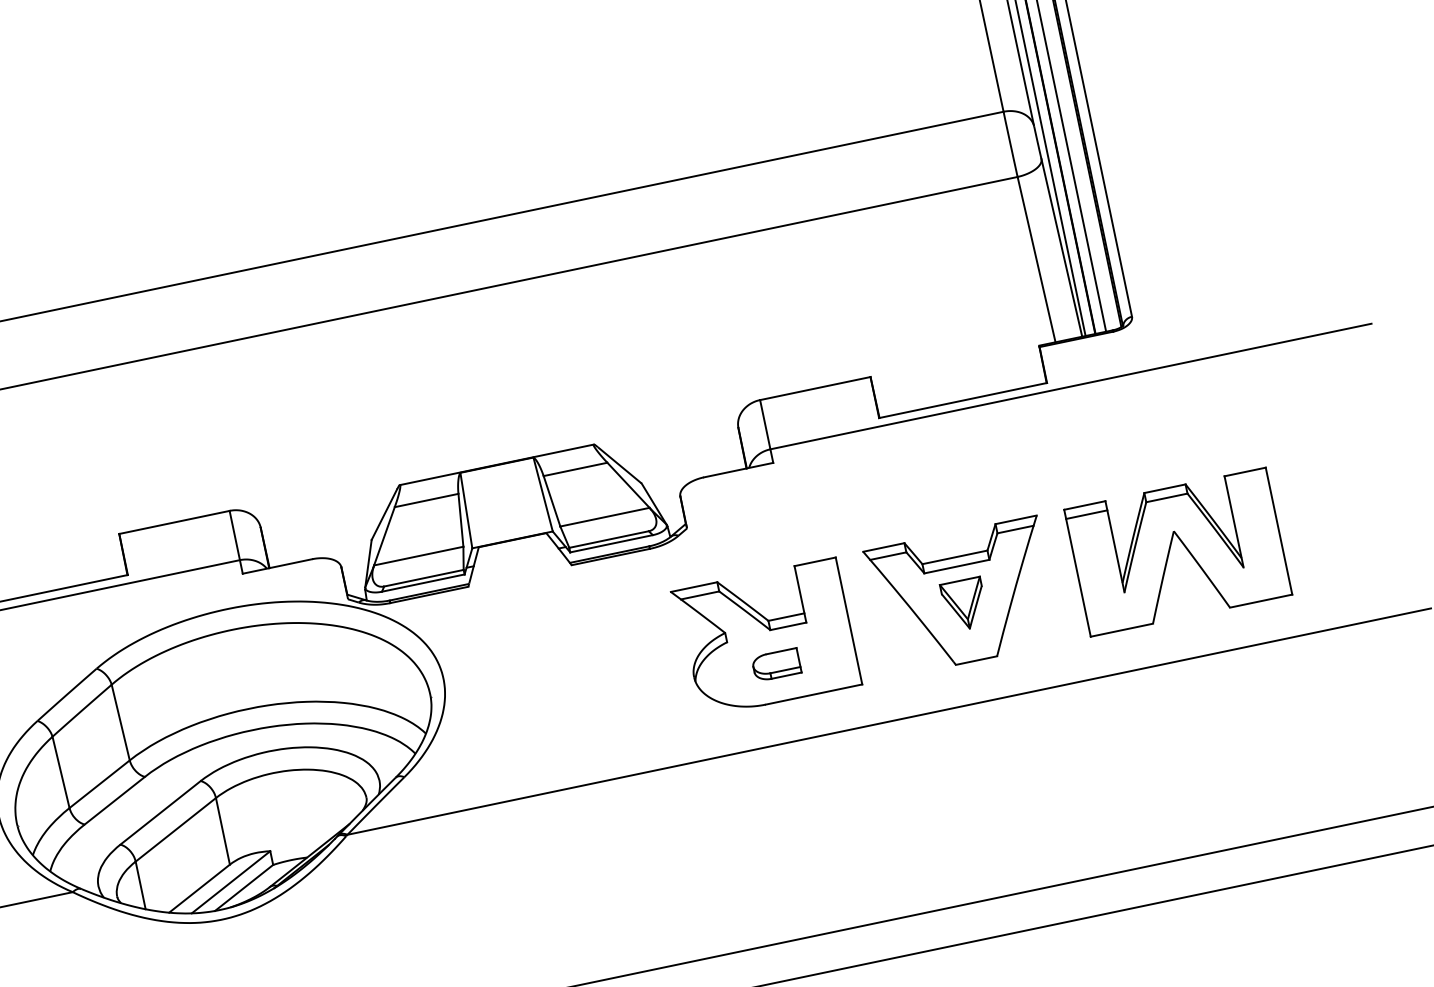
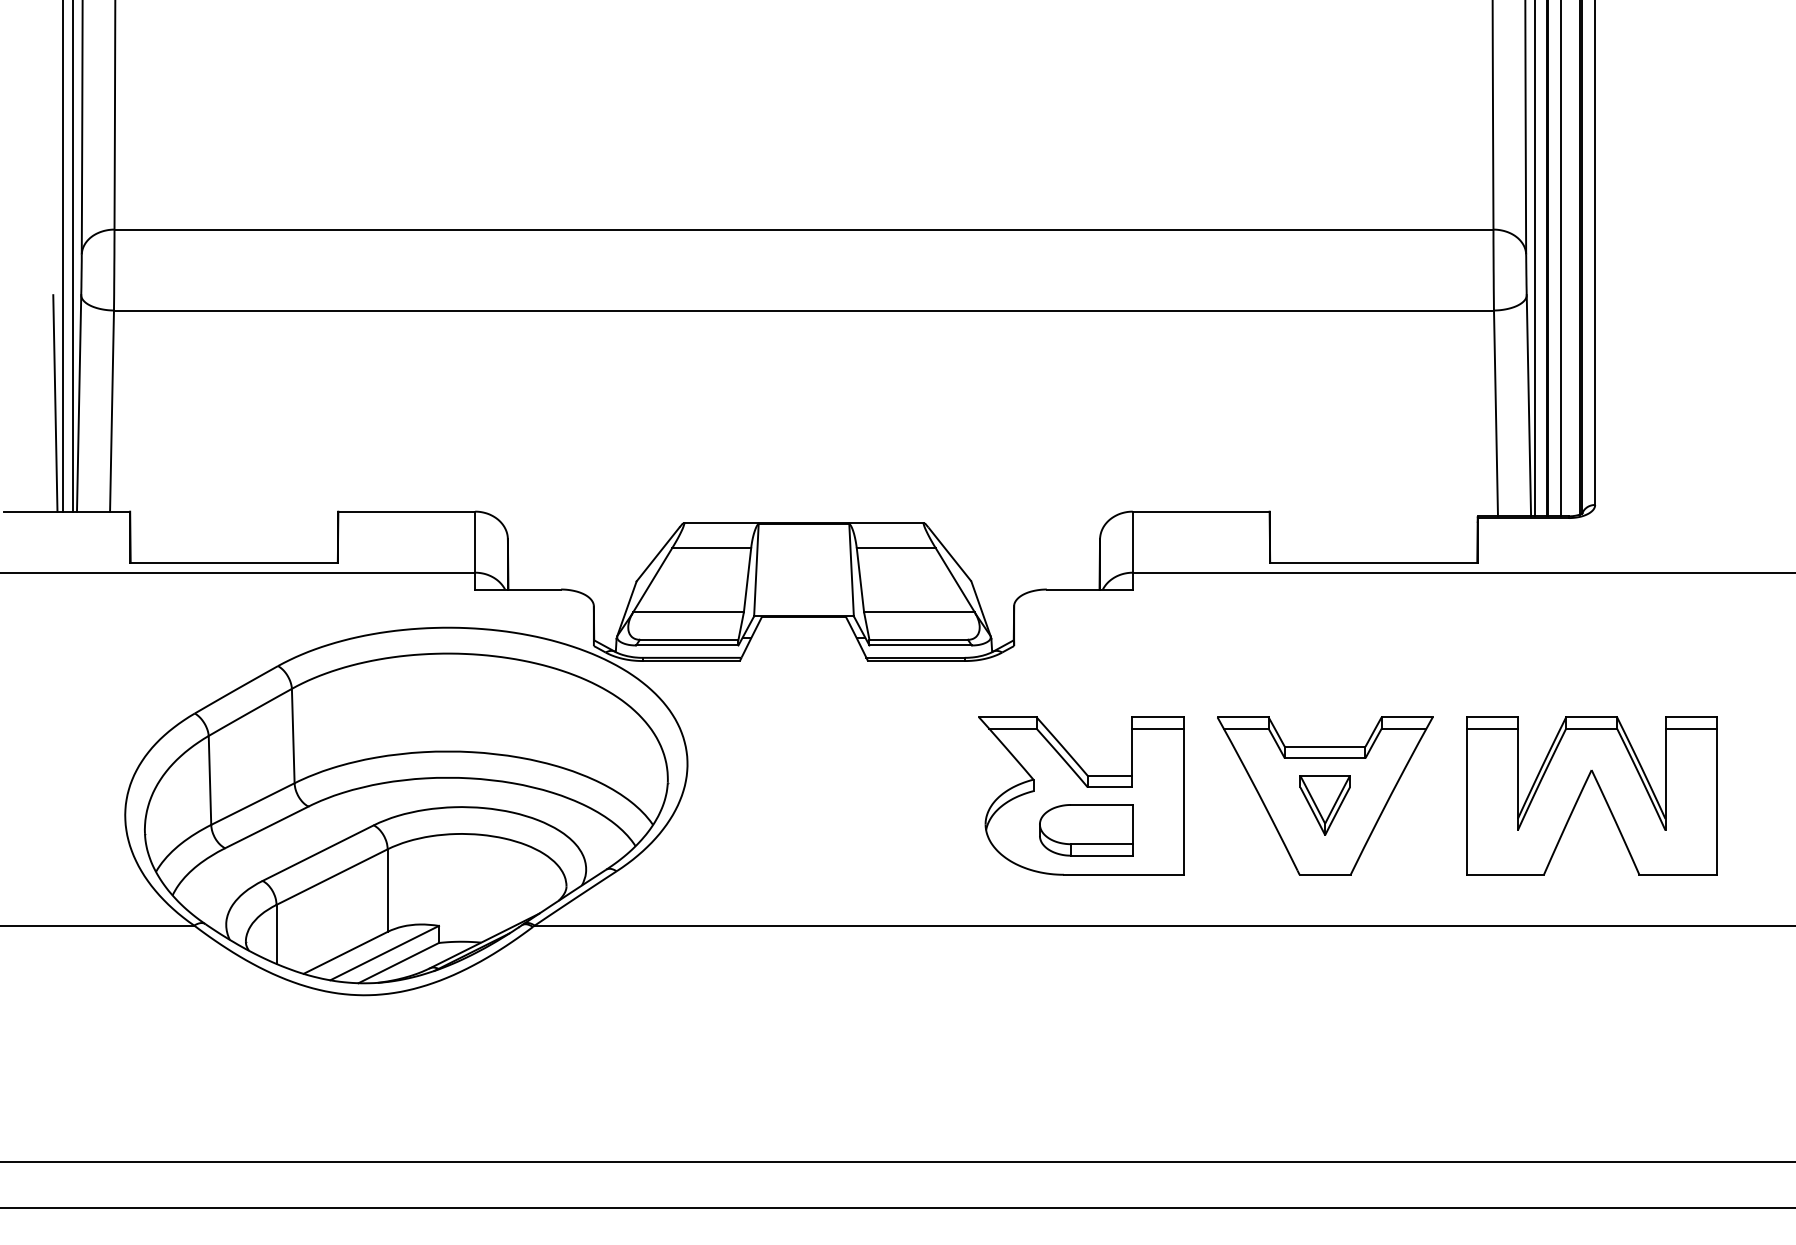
line: (1246, 481) -> (1690, 728), added
line: (816, 570) -> (1157, 728), added
part: (776, 665) -> (1086, 830), size x1.67

